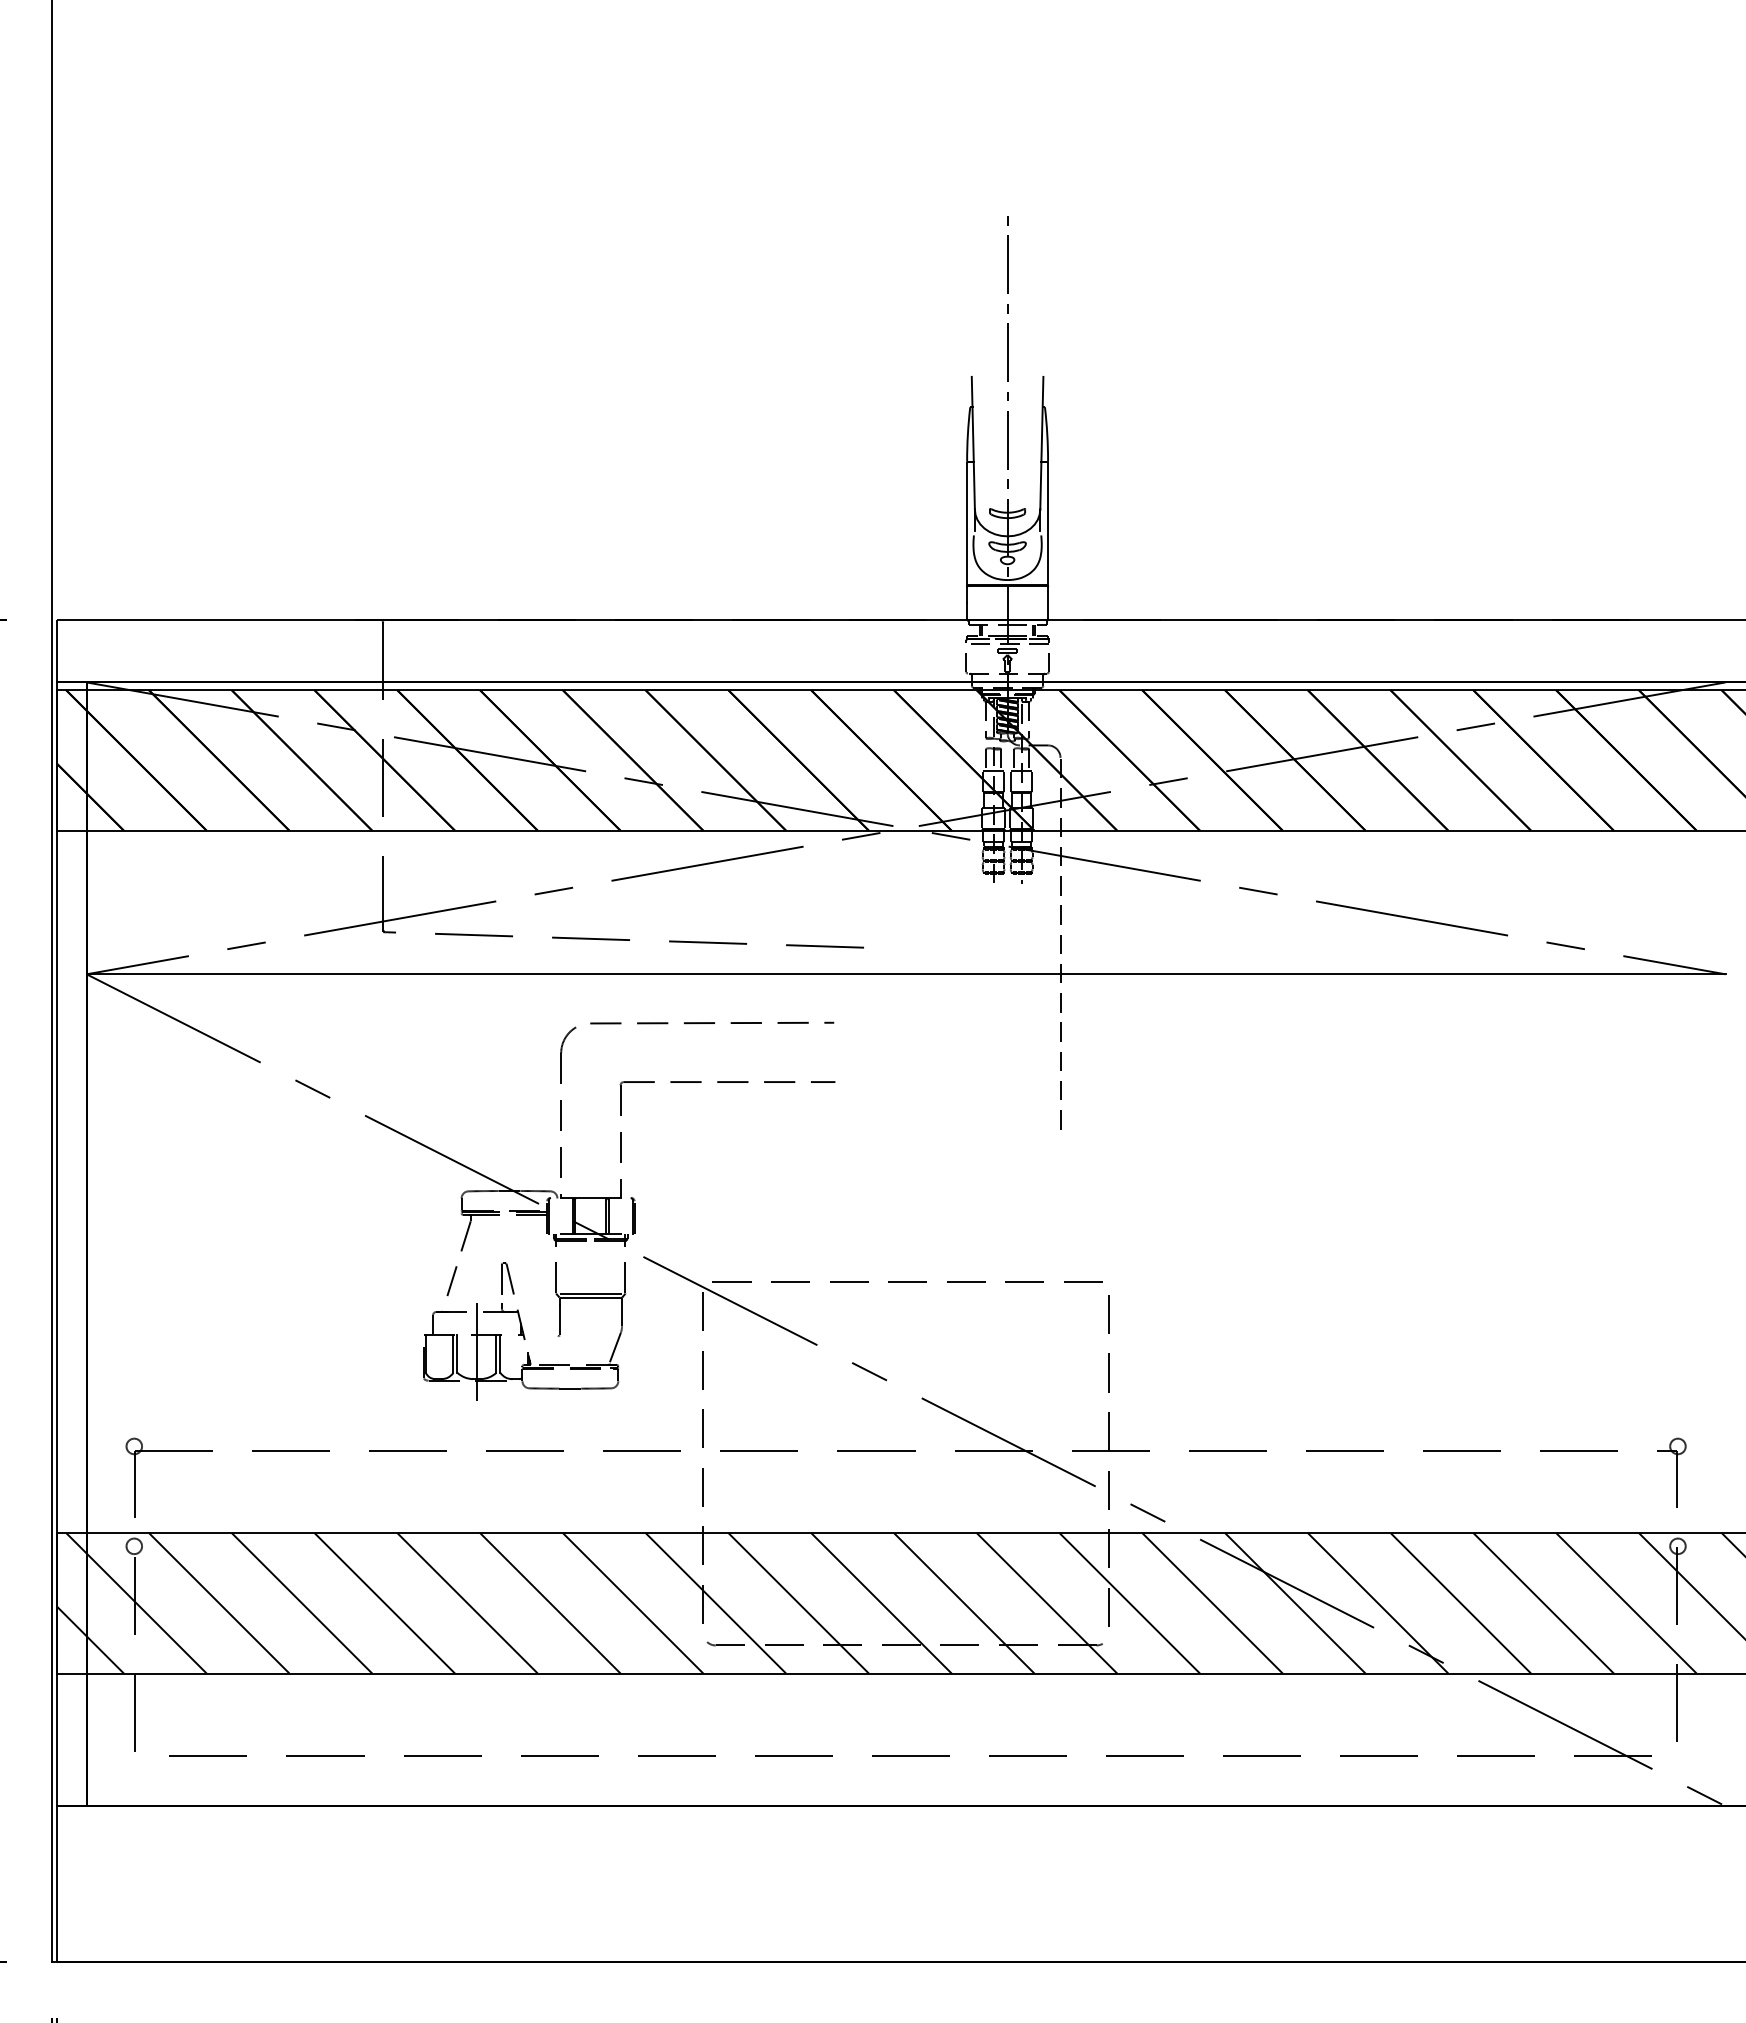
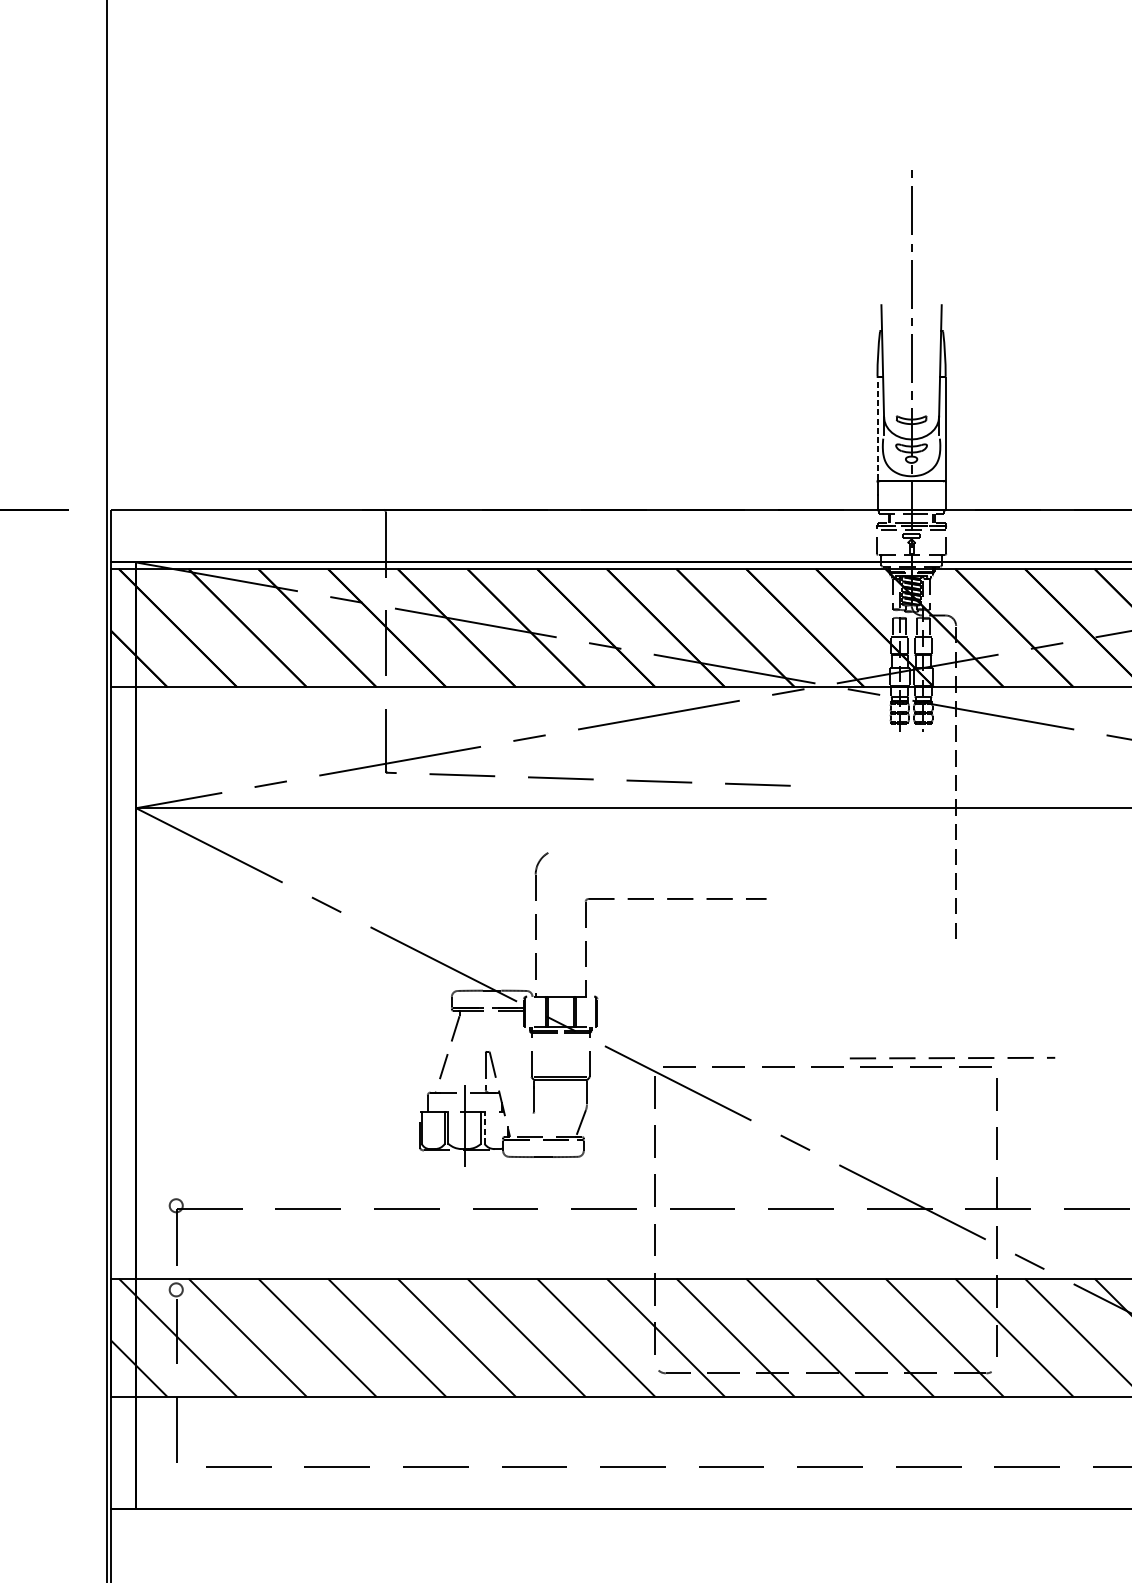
line: (967, 523) -> (877, 428), solid -> dashed
line: (712, 1022) -> (952, 1057), moved
line: (500, 1353) -> (484, 1127), solid -> dashed

